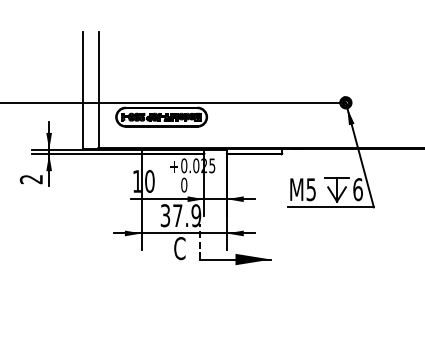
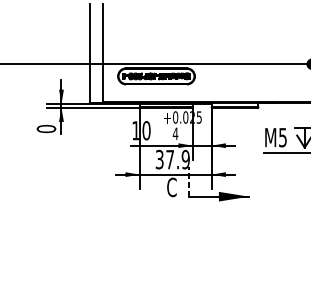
text: (30, 179) -> (45, 129), 2 -> 0
text: (183, 184) -> (174, 133), 0 -> 4

